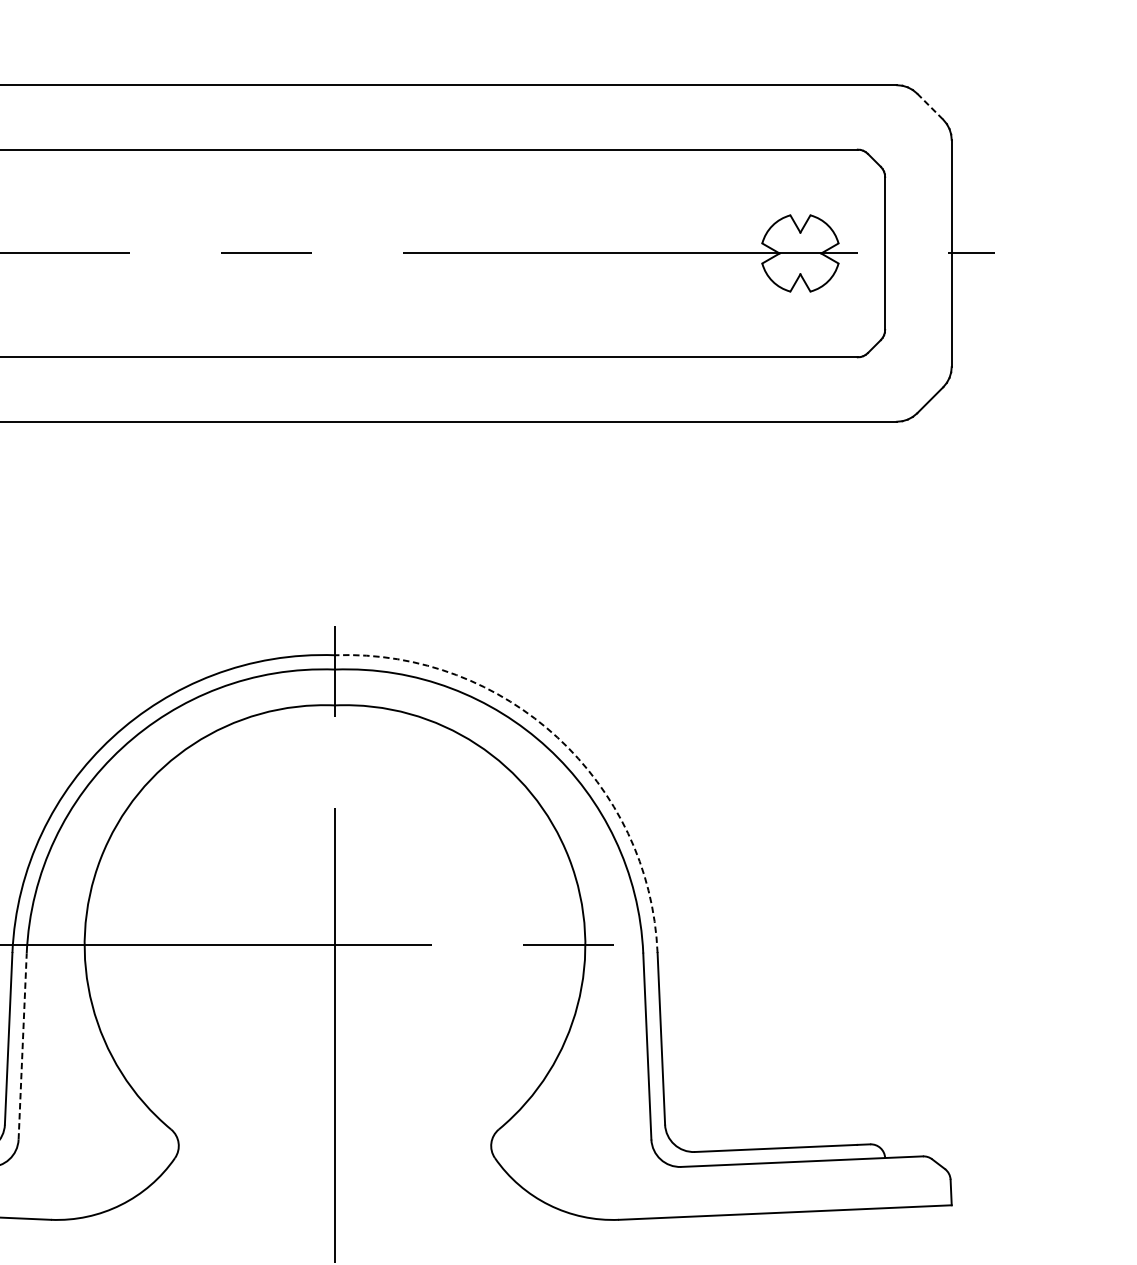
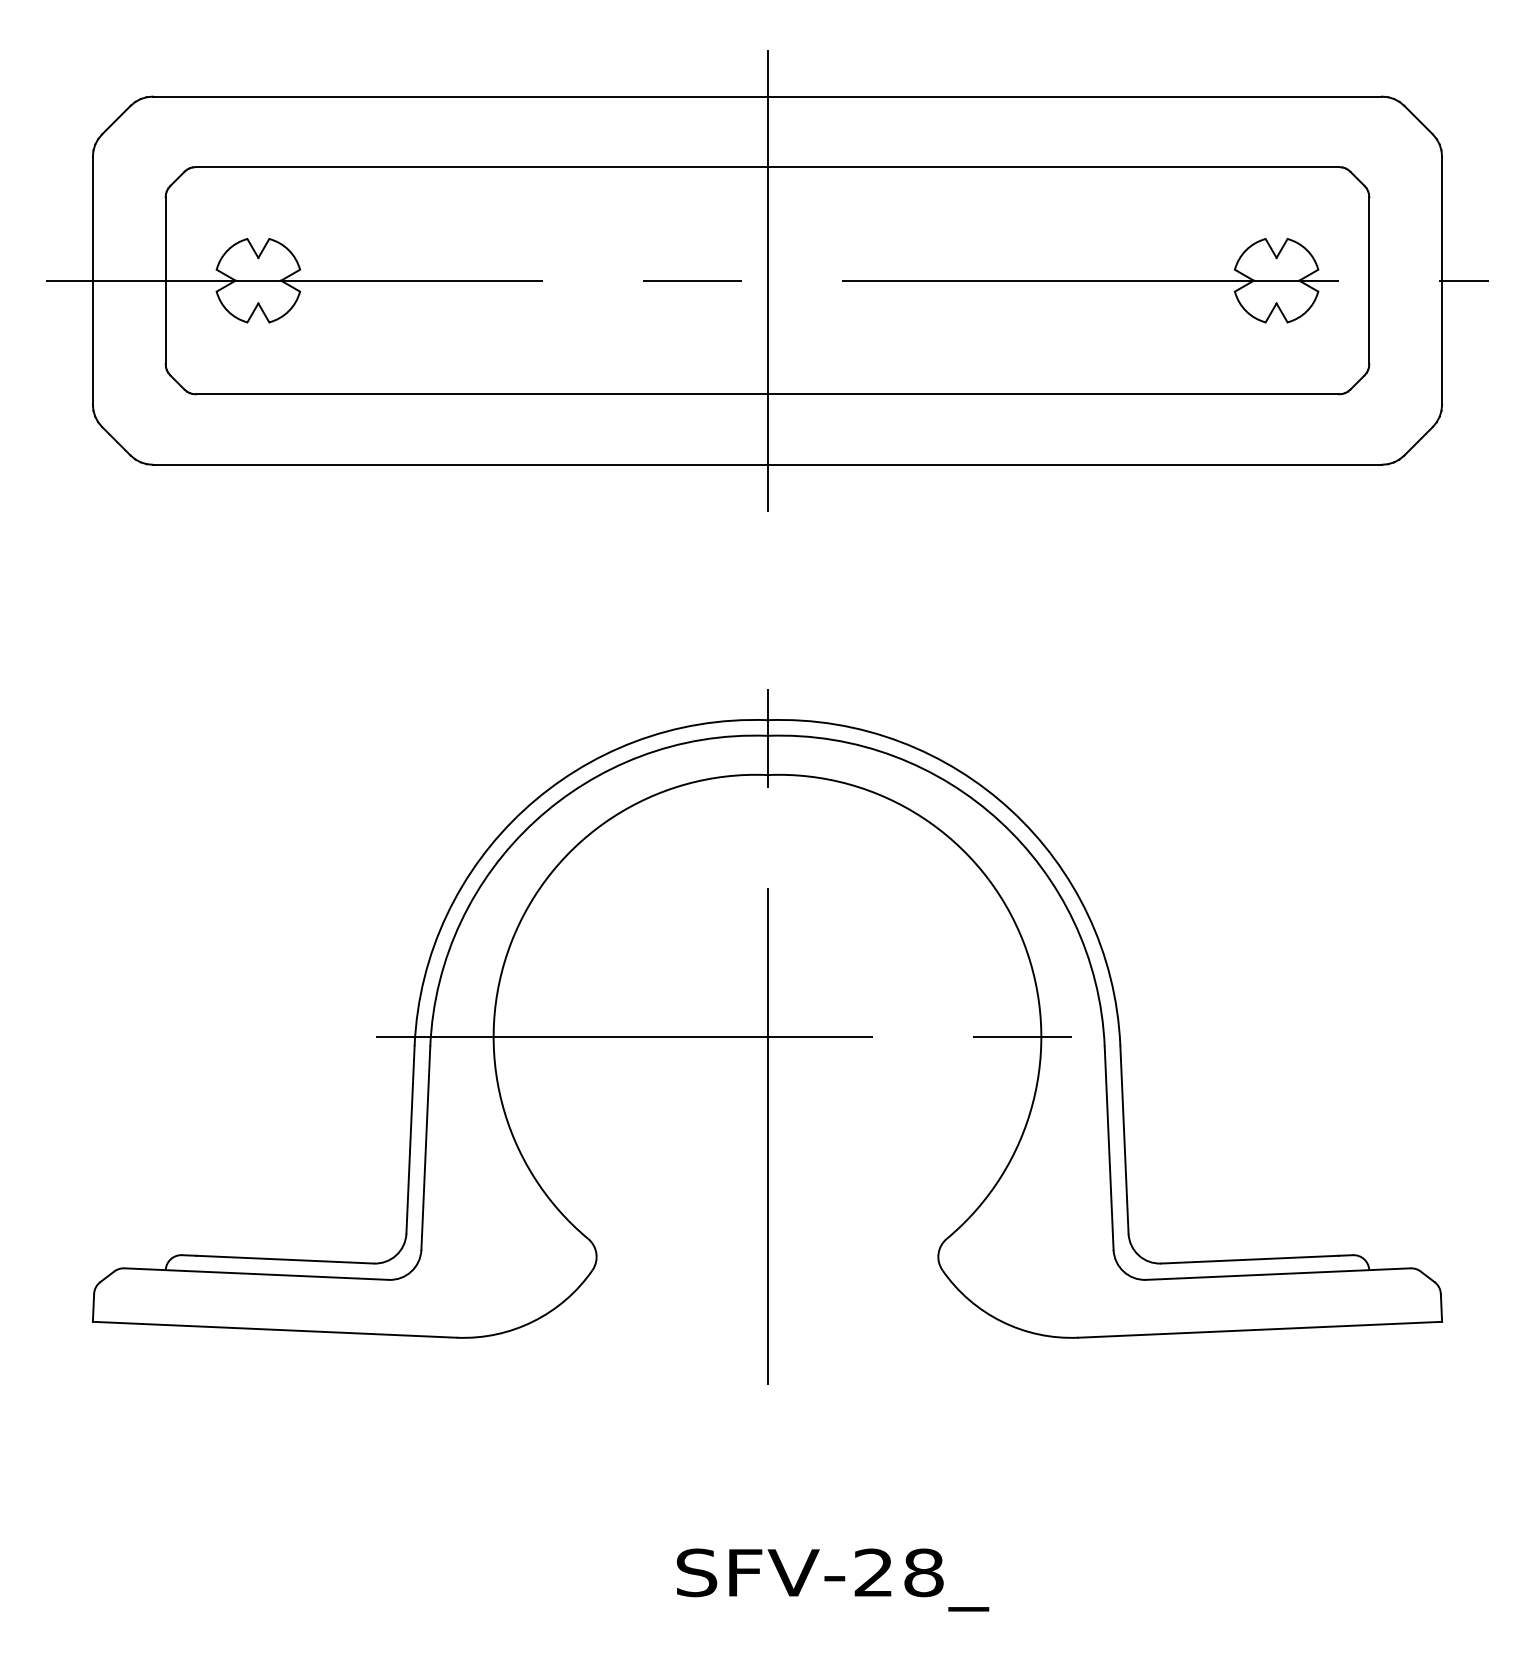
line: (930, 107) -> (1418, 120), dashed -> solid
line: (335, 253) -> (767, 280), added
arc: (558, 737) -> (1011, 810), dashed -> solid
line: (22, 1046) -> (425, 1148), dashed -> solid

